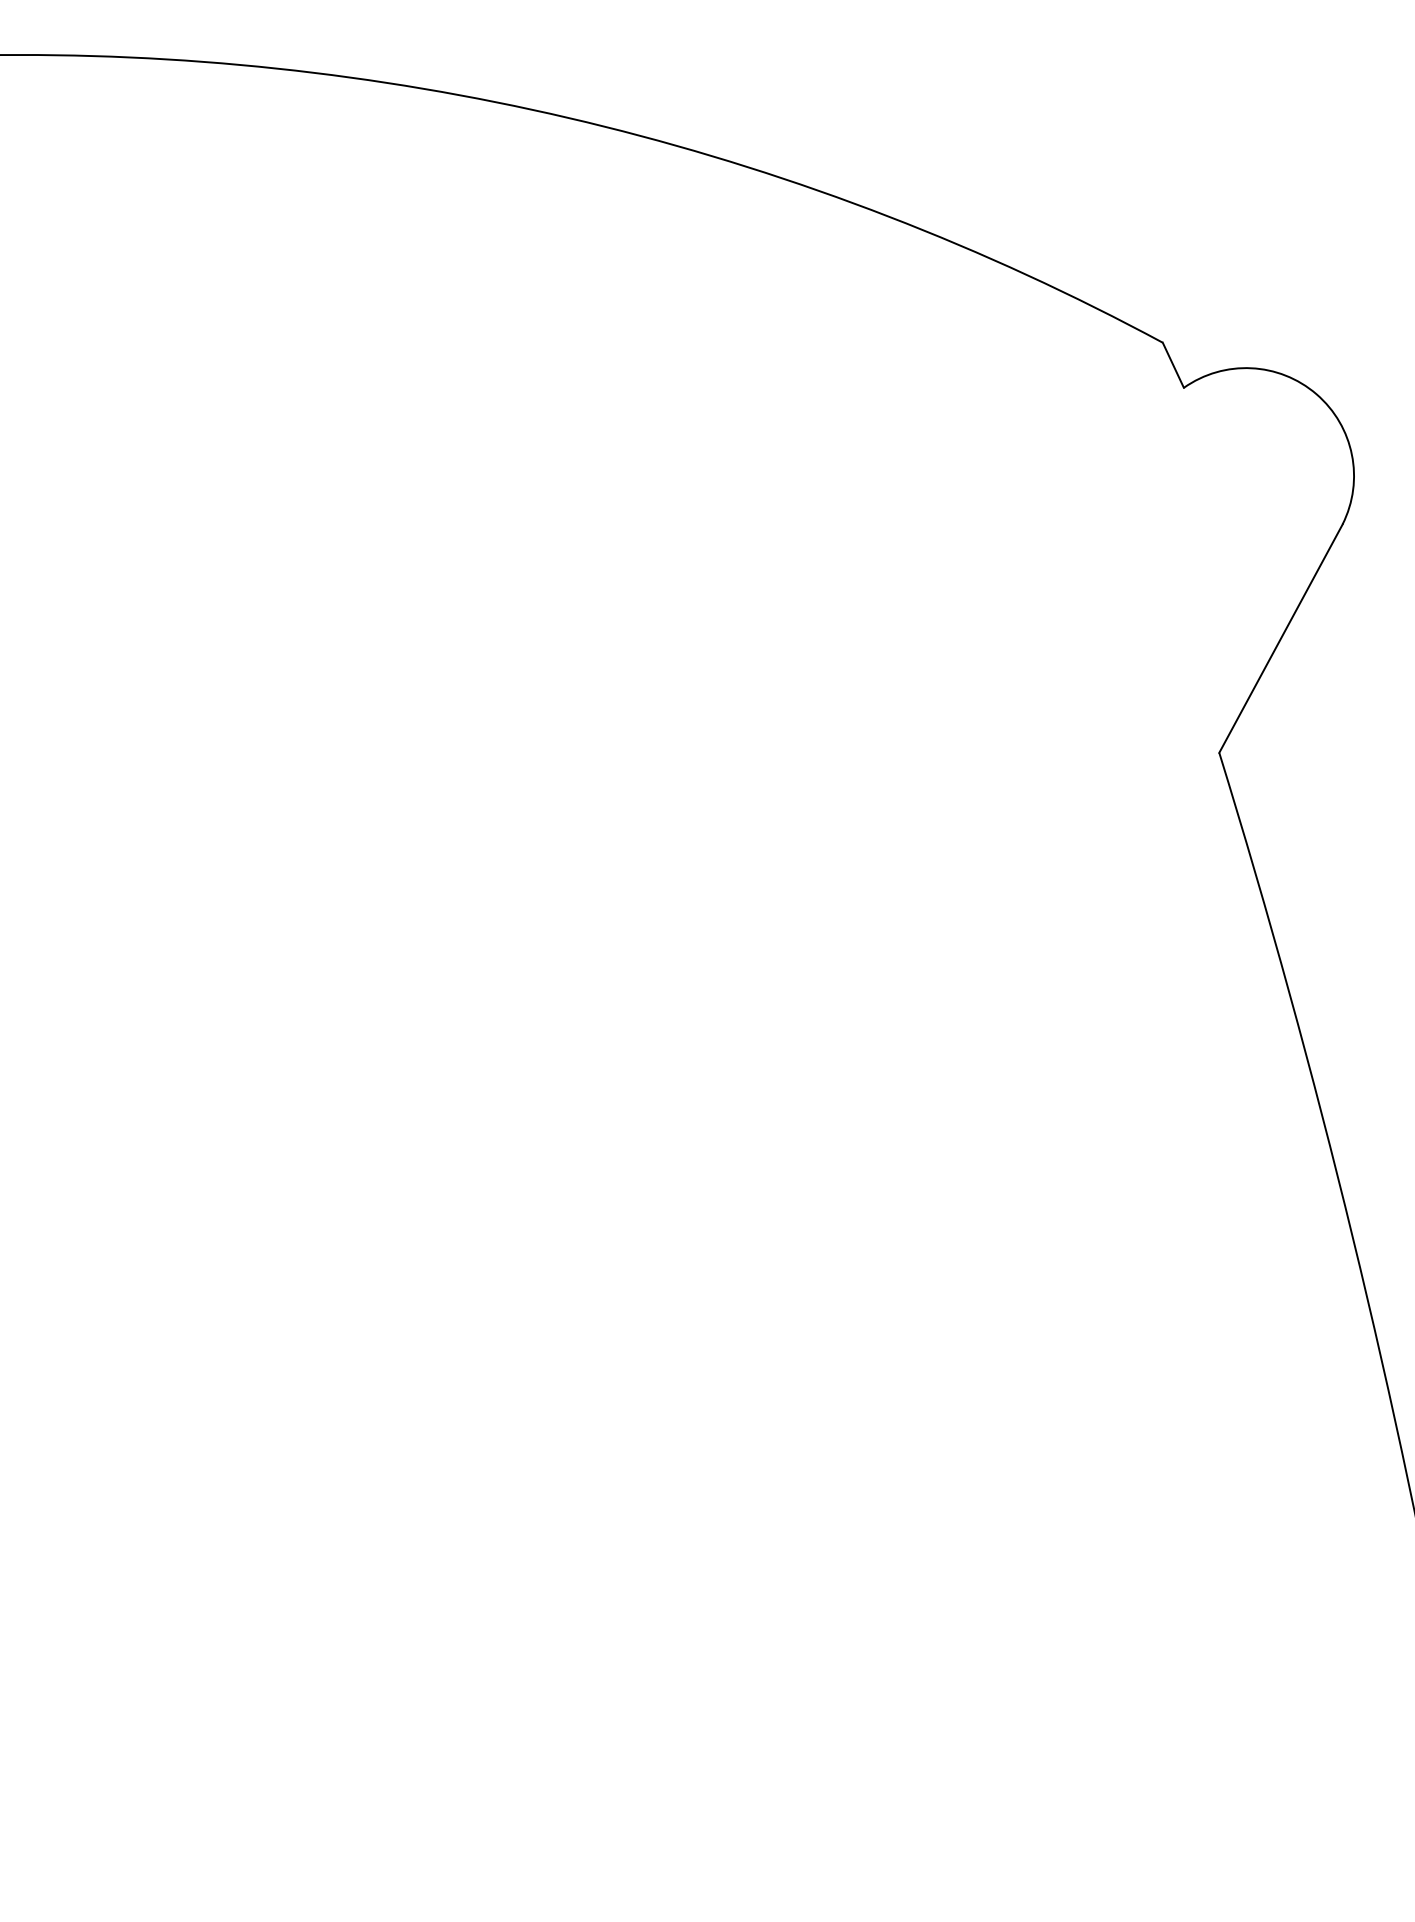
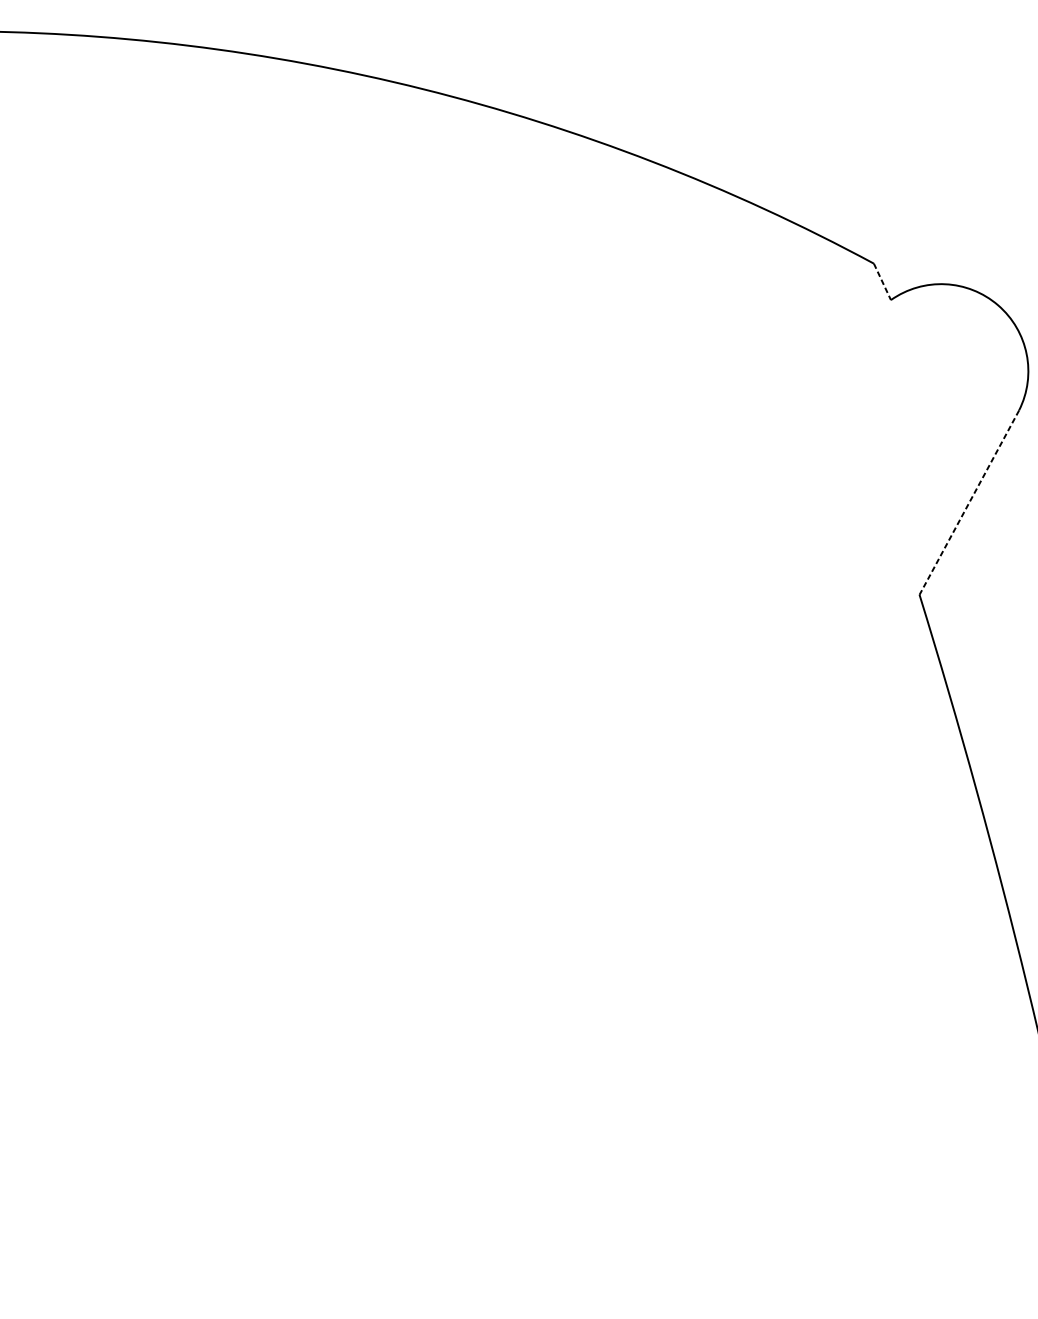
line: (1173, 365) -> (882, 282), solid -> dashed
line: (1280, 638) -> (968, 502), solid -> dashed

